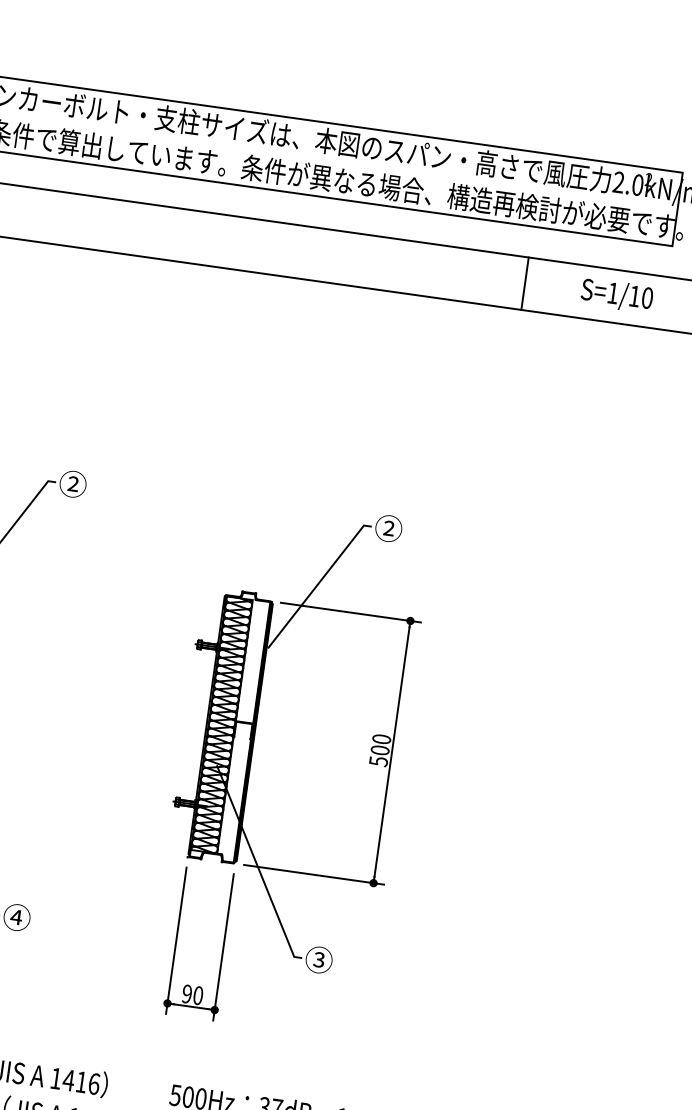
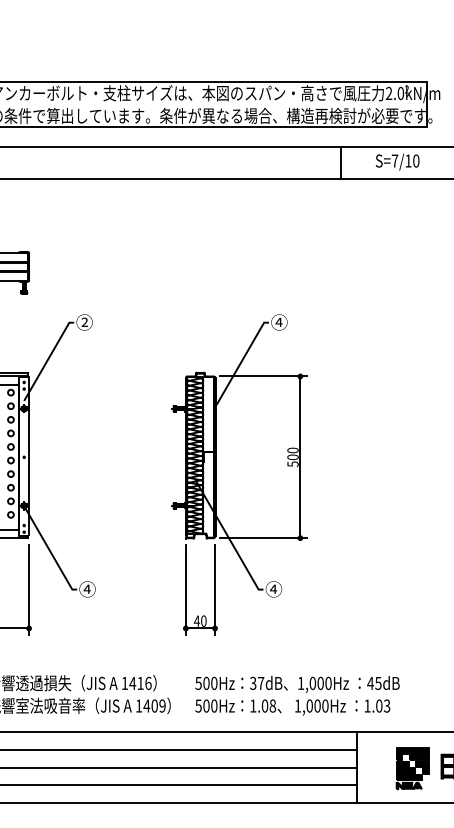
text: (613, 292) -> (395, 160), S=1/10 -> S=7/10
text: (387, 526) -> (278, 321), ② -> ④
text: (318, 958) -> (273, 588), ③ -> ④
text: (186, 992) -> (196, 620), 90 -> 40

